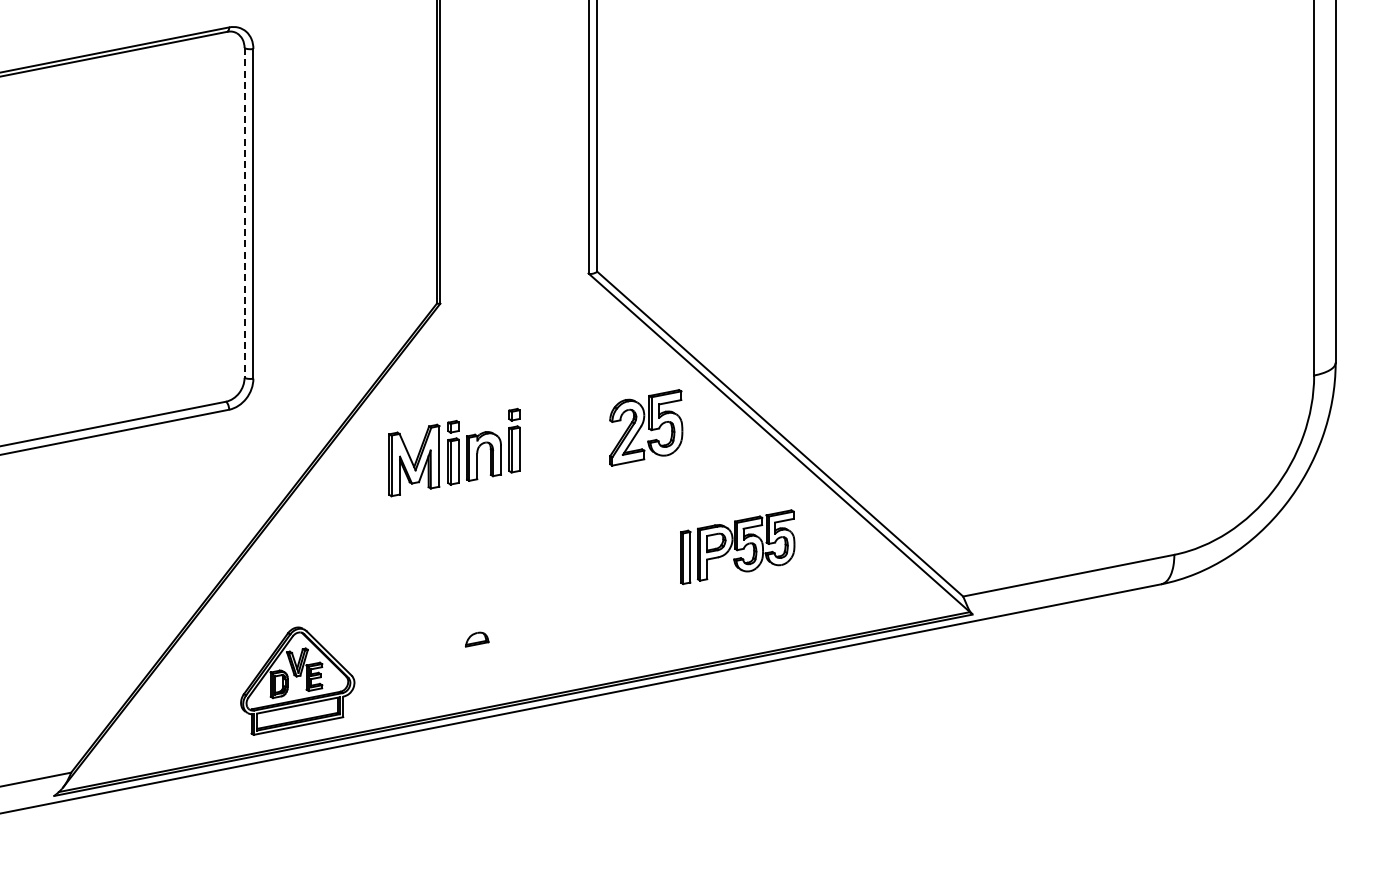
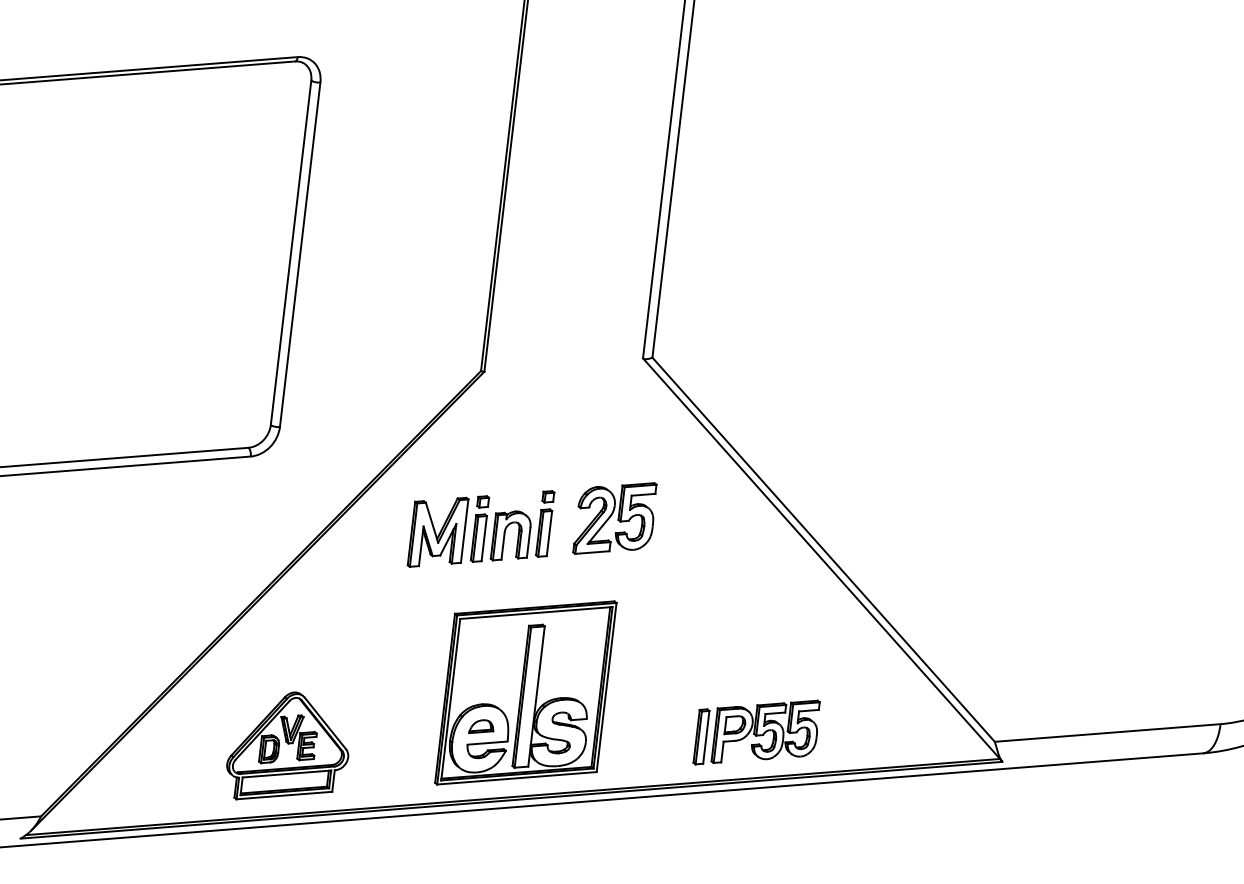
line: (244, 212) -> (291, 252), dashed -> solid
part: (646, 427) -> (615, 518), moved
part: (737, 546) -> (756, 731), moved
part: (514, 602) -> (525, 692), added

